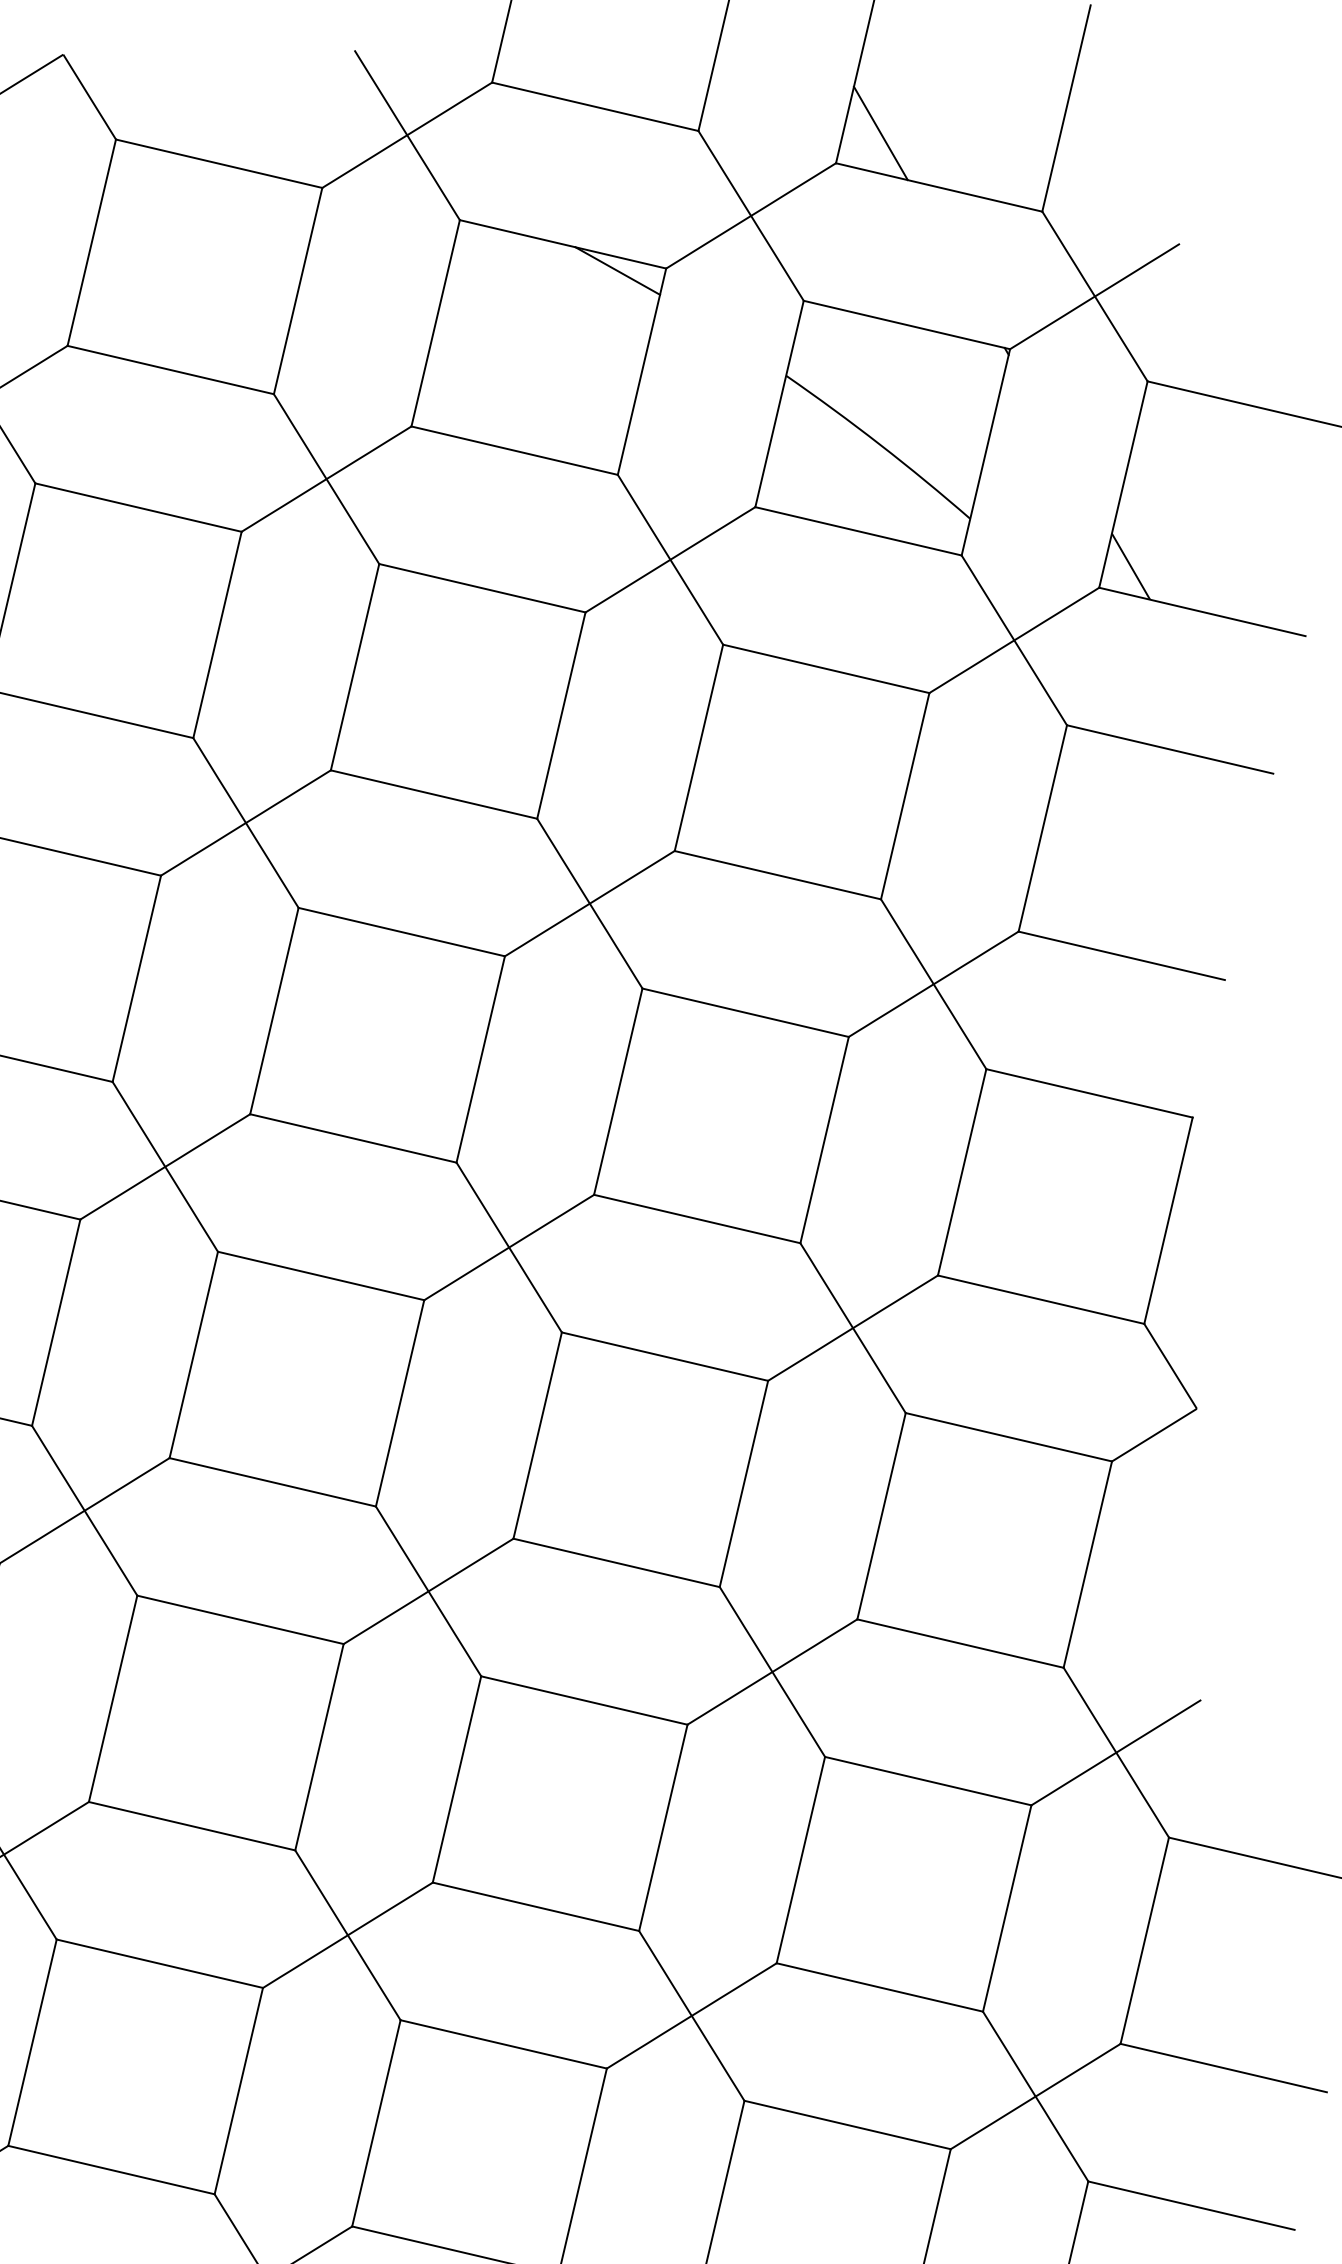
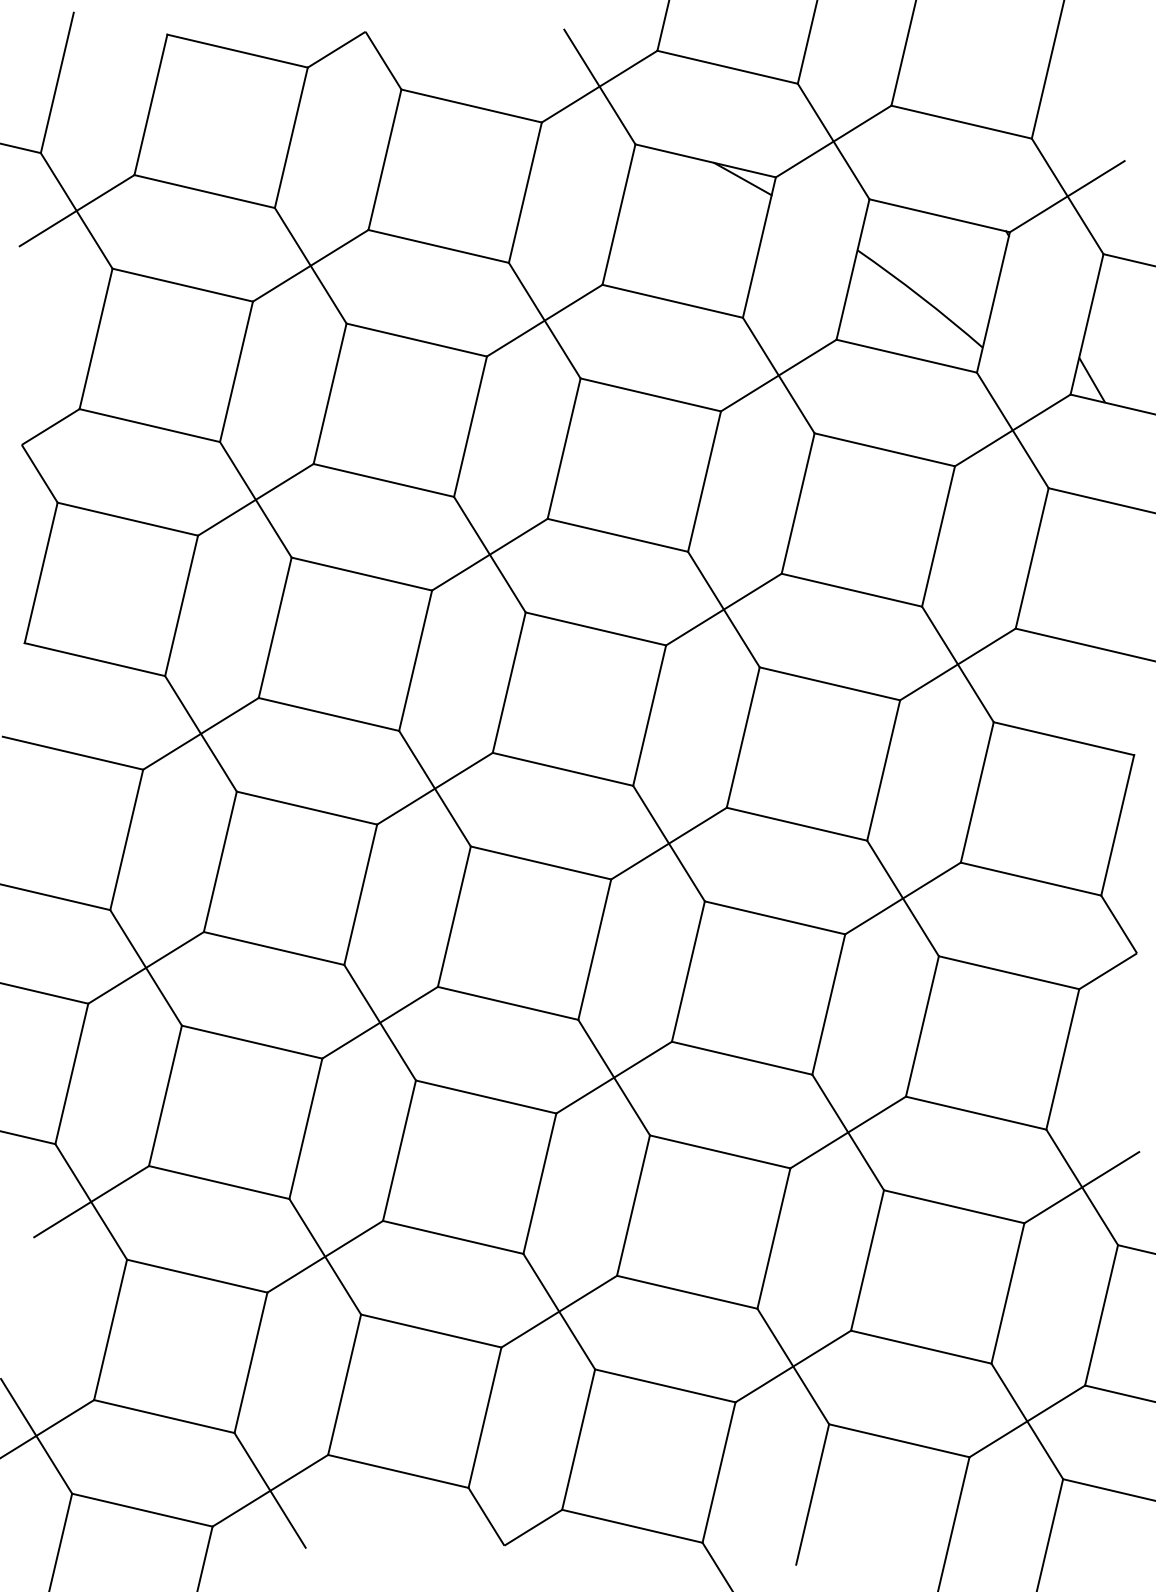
line: (880, 133) -> (921, 85), removed

